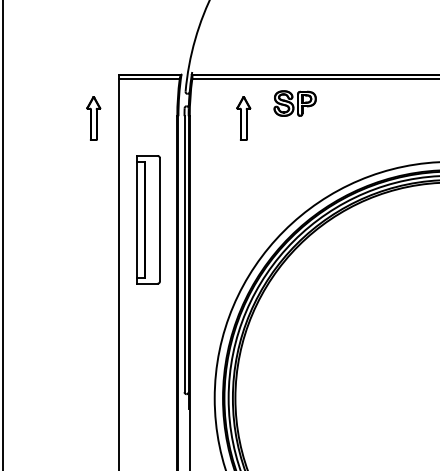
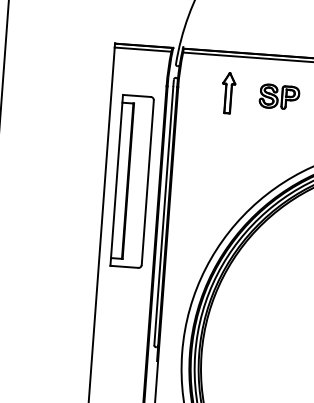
part: (294, 103) -> (278, 96), moved
part: (93, 118) -> (87, 82), removed
part: (148, 219) -> (132, 181), size x1.43

